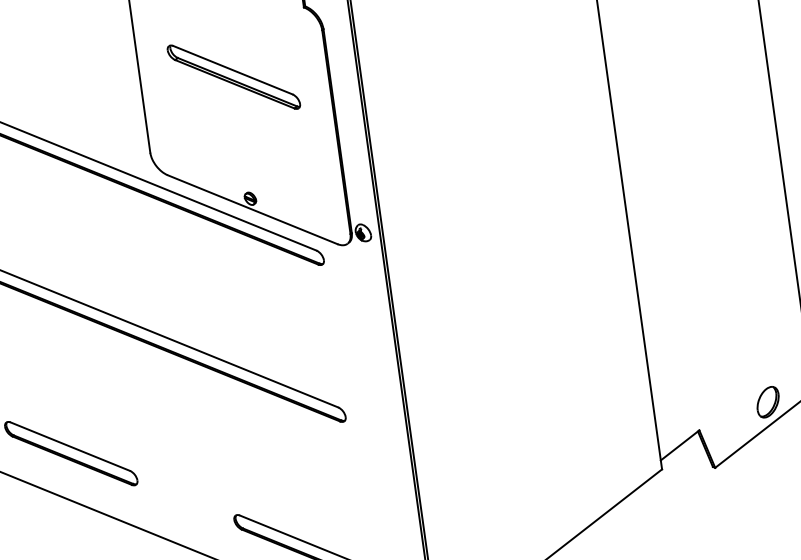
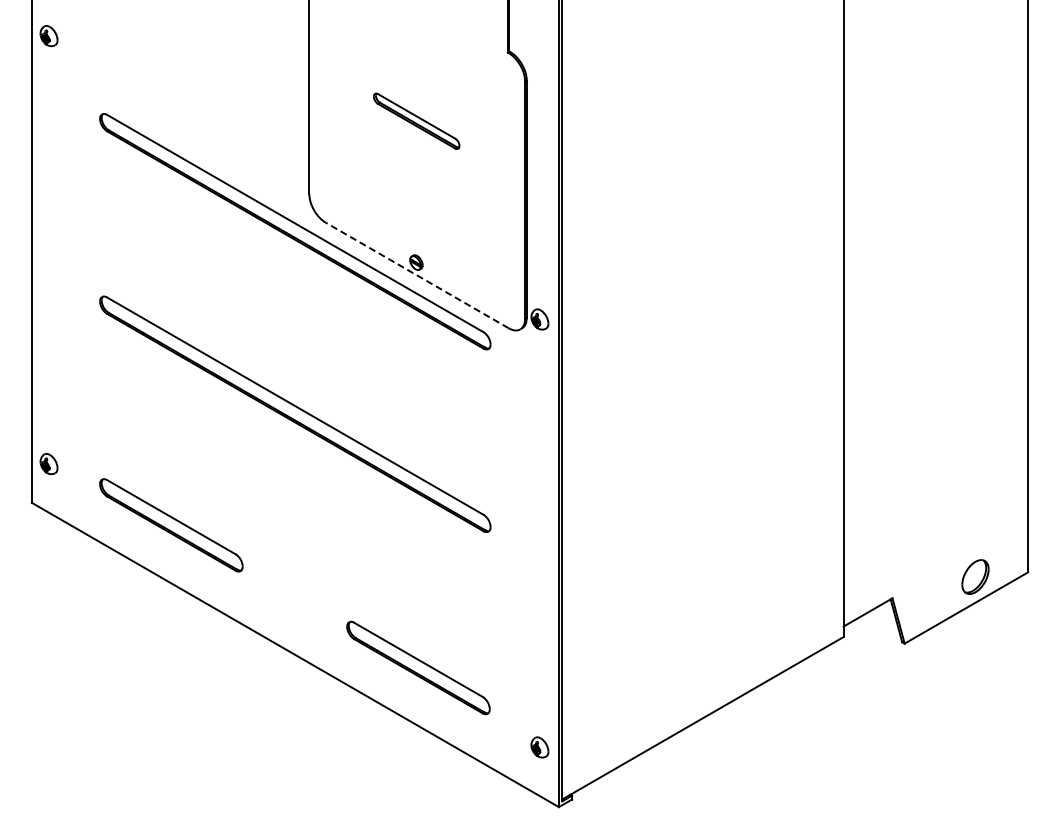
part: (233, 77) -> (416, 121), size x0.6
line: (252, 209) -> (417, 275), solid -> dashed

